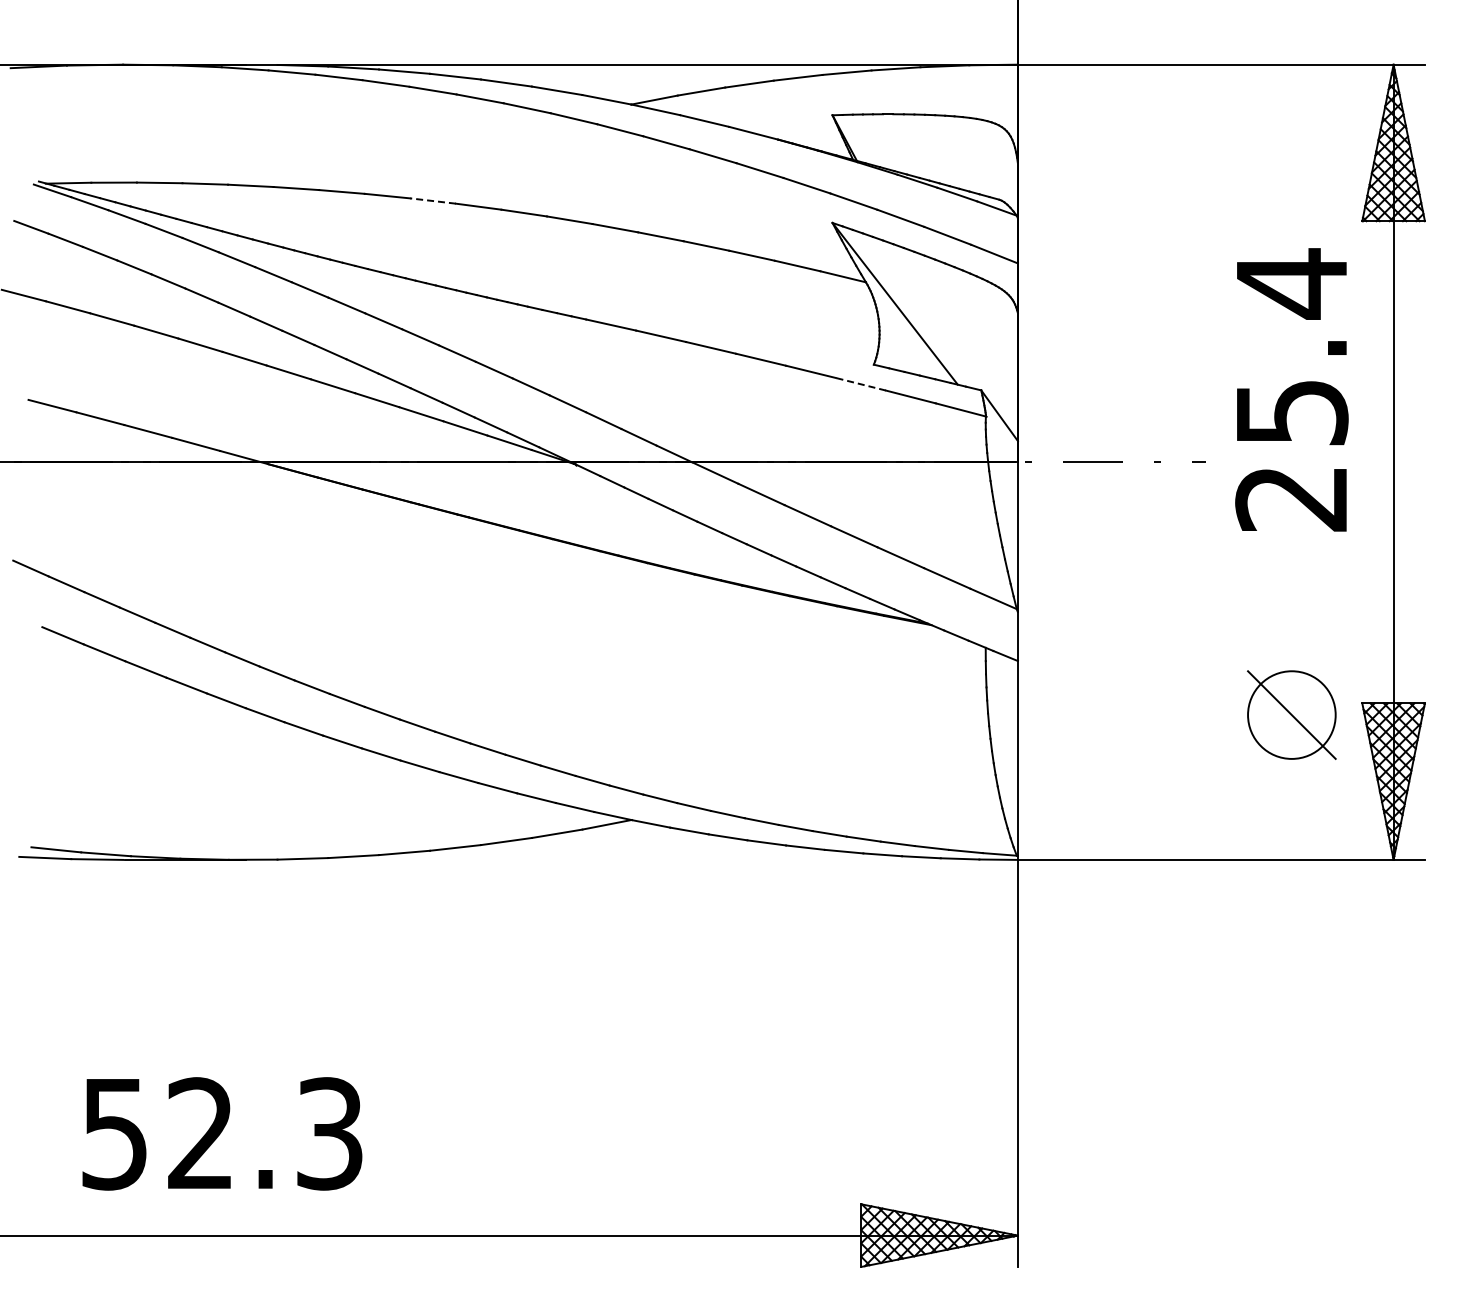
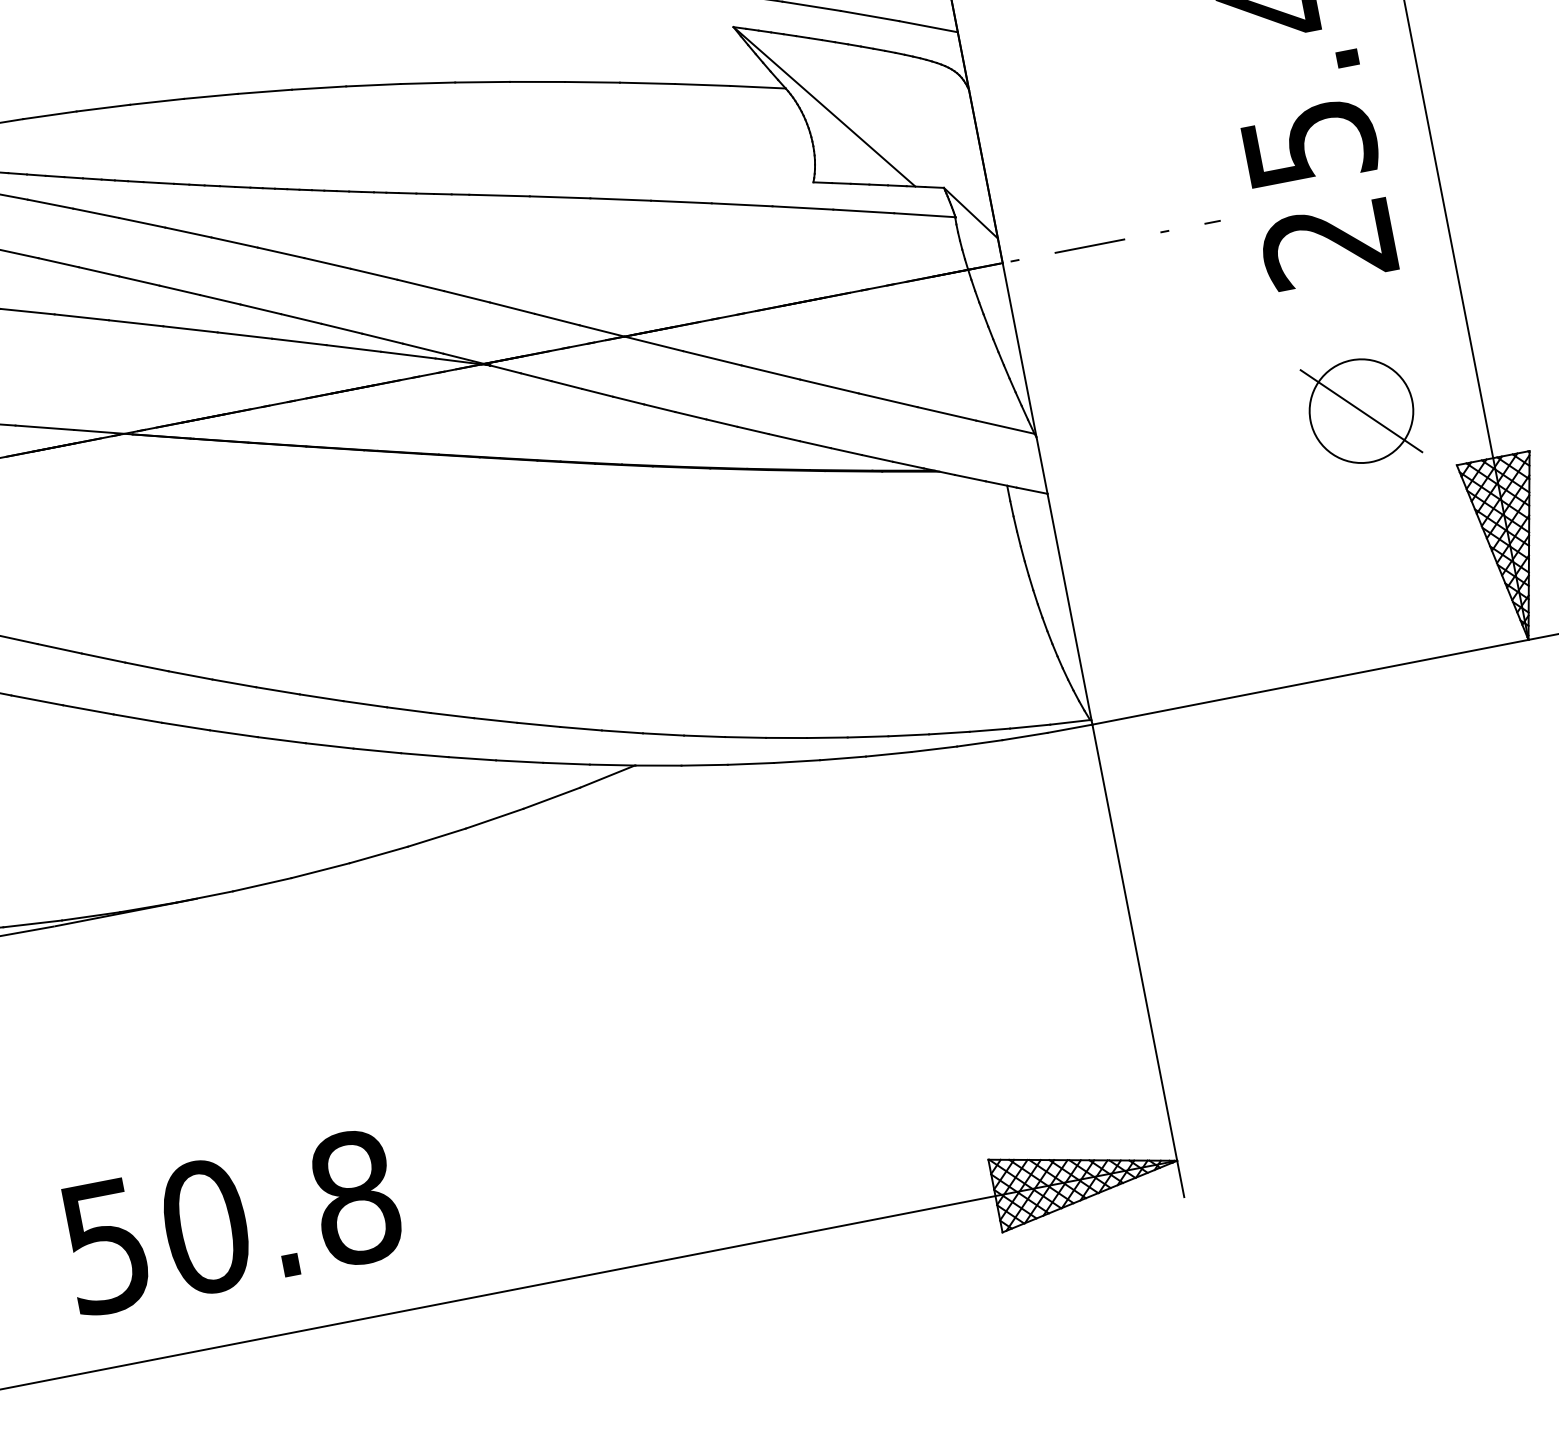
line: (433, 201) -> (265, 92), dashed -> solid
line: (860, 384) -> (802, 208), dashed -> solid
part: (1291, 714) -> (1360, 410), moved
text: (265, 1133) -> (280, 1212), 52.3 -> 50.8

